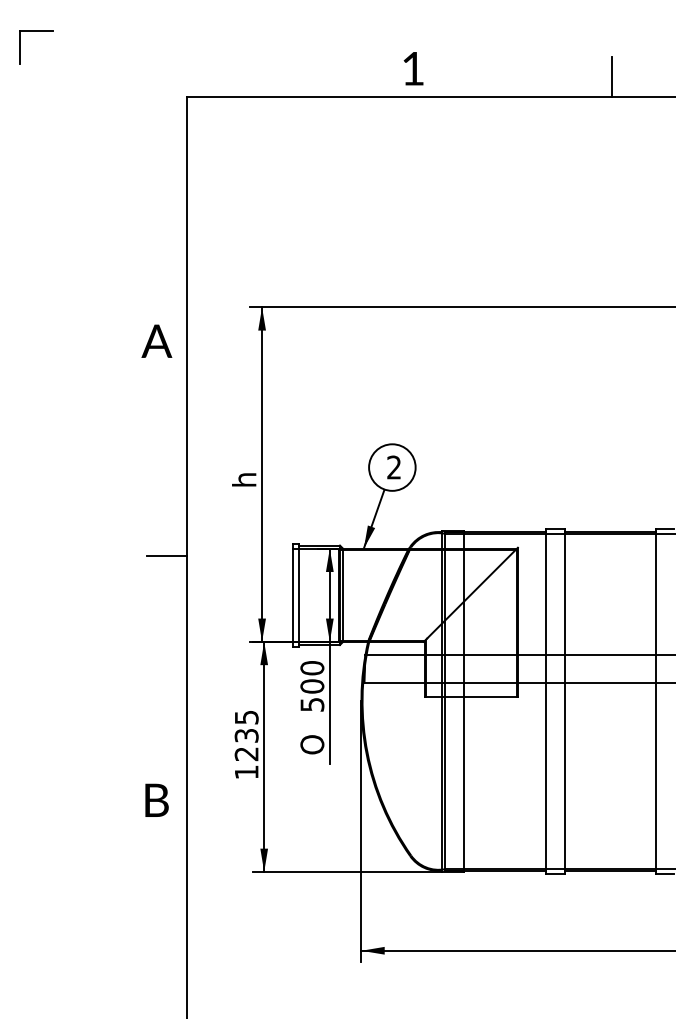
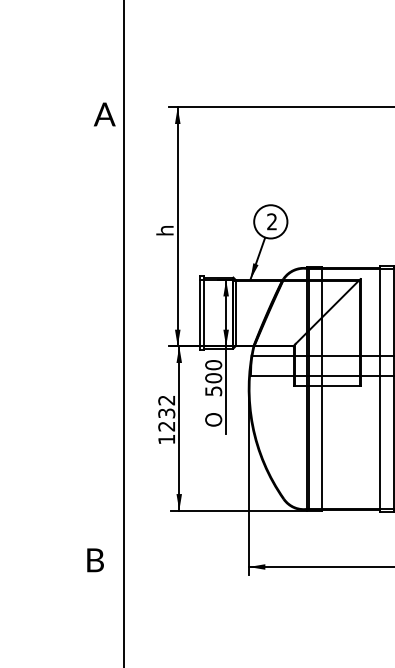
text: (156, 340) -> (104, 113), moved
line: (166, 556) -> (109, 285), removed
text: (246, 717) -> (166, 400), 1235 -> 1232
text: (156, 799) -> (95, 559), moved

